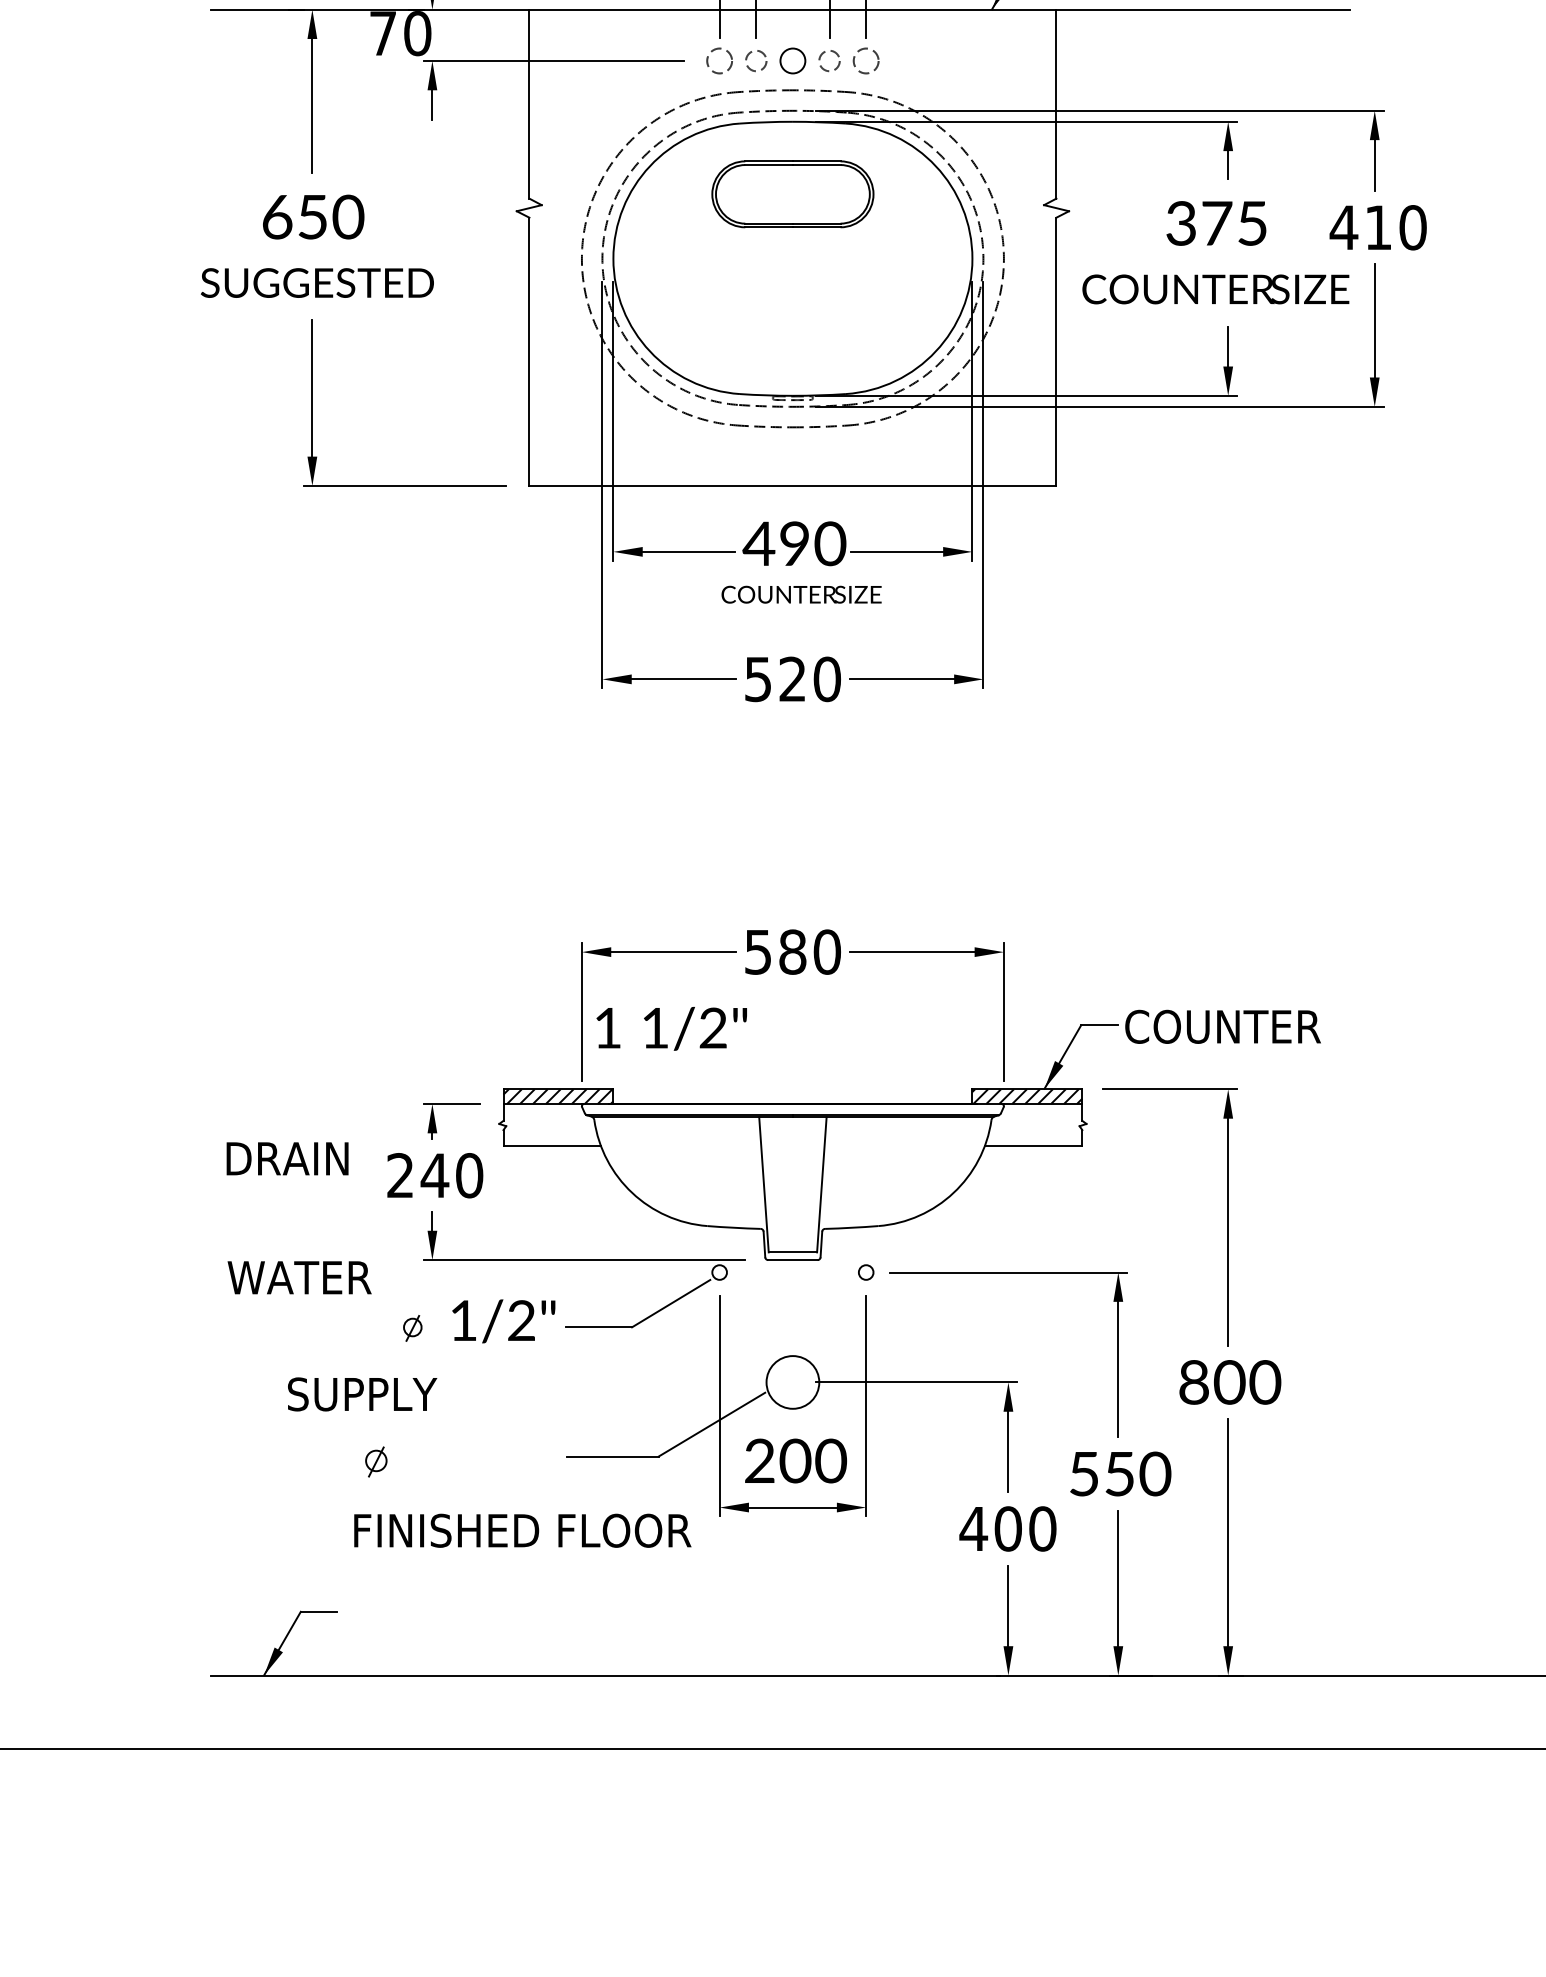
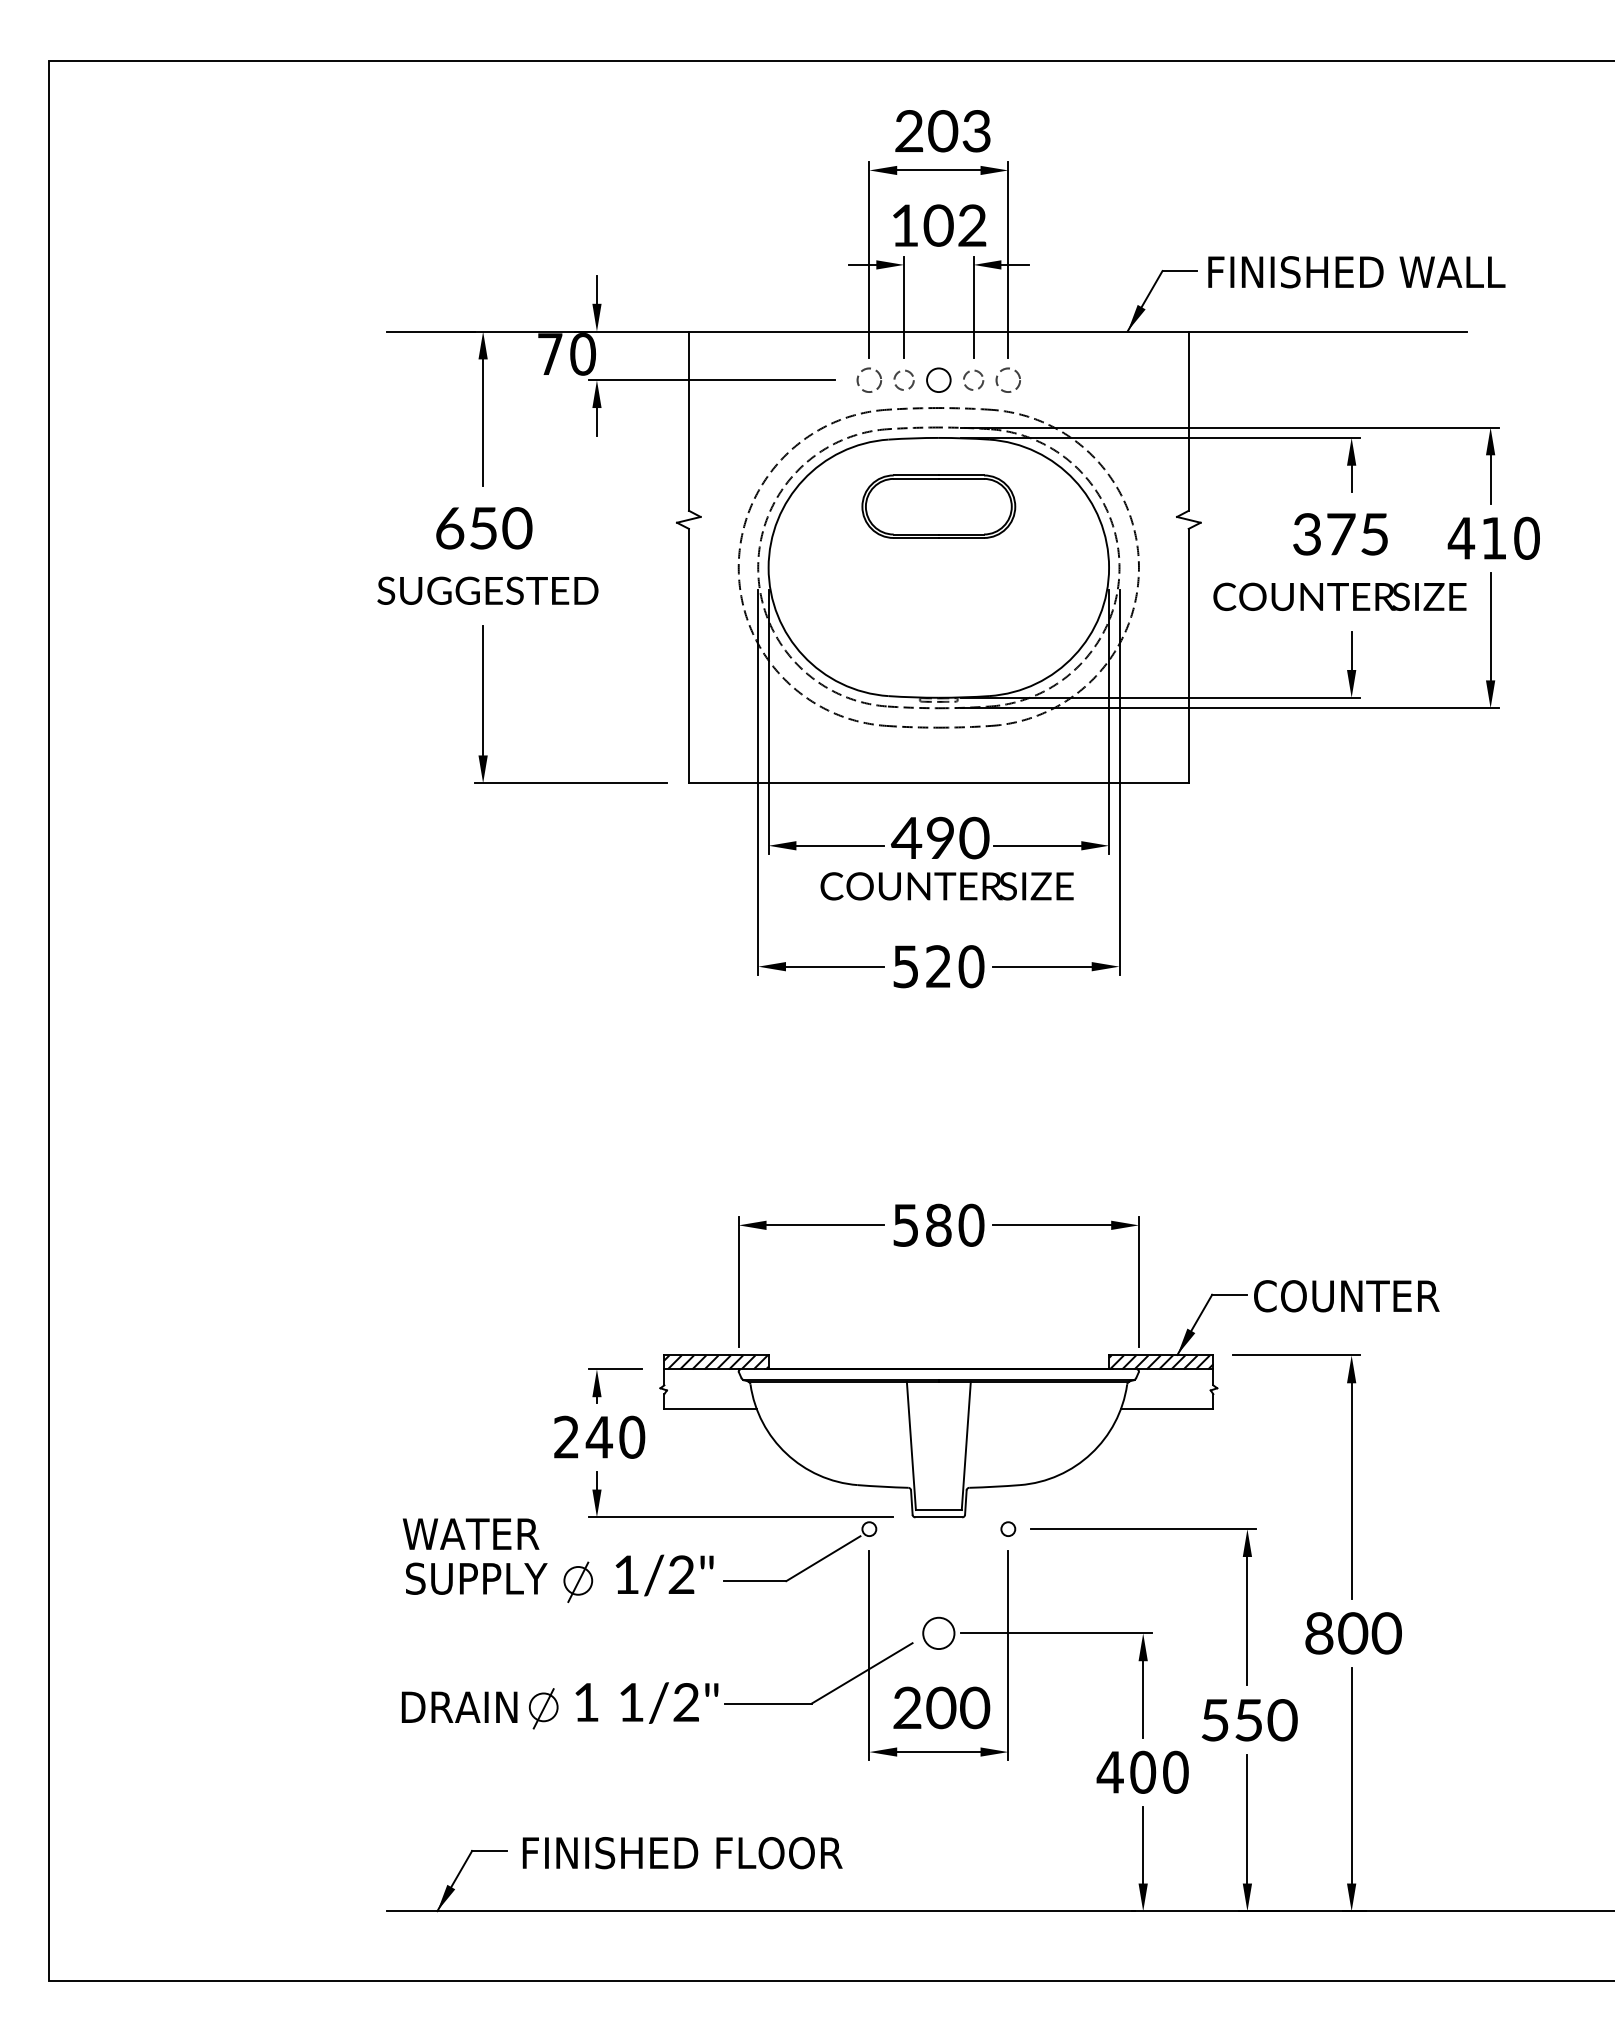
part: (800, 594) -> (946, 886), size x1.67
text: (671, 1028) -> (646, 1702), moved
text: (287, 1157) -> (459, 1706), moved
part: (412, 1327) -> (578, 1581), size x1.67
circle: (792, 1382) -> (938, 1633), size x0.62
text: (362, 1394) -> (476, 1578), moved
part: (376, 1461) -> (543, 1708), size x1.43
text: (522, 1531) -> (682, 1853), moved

